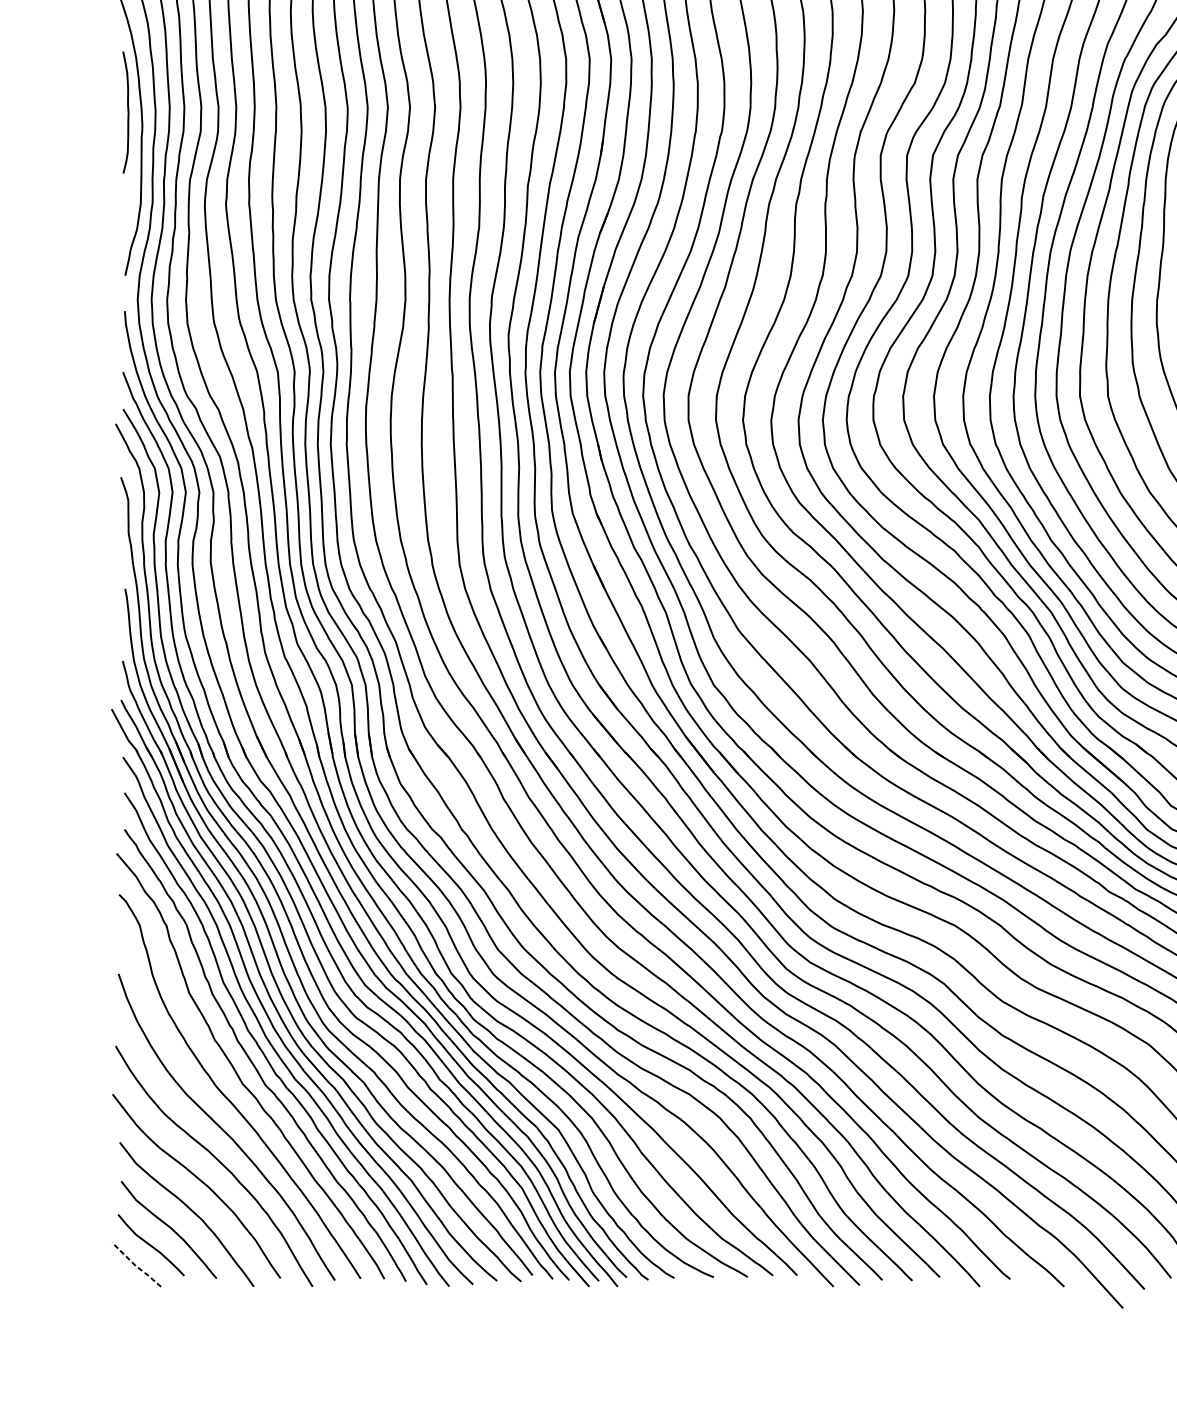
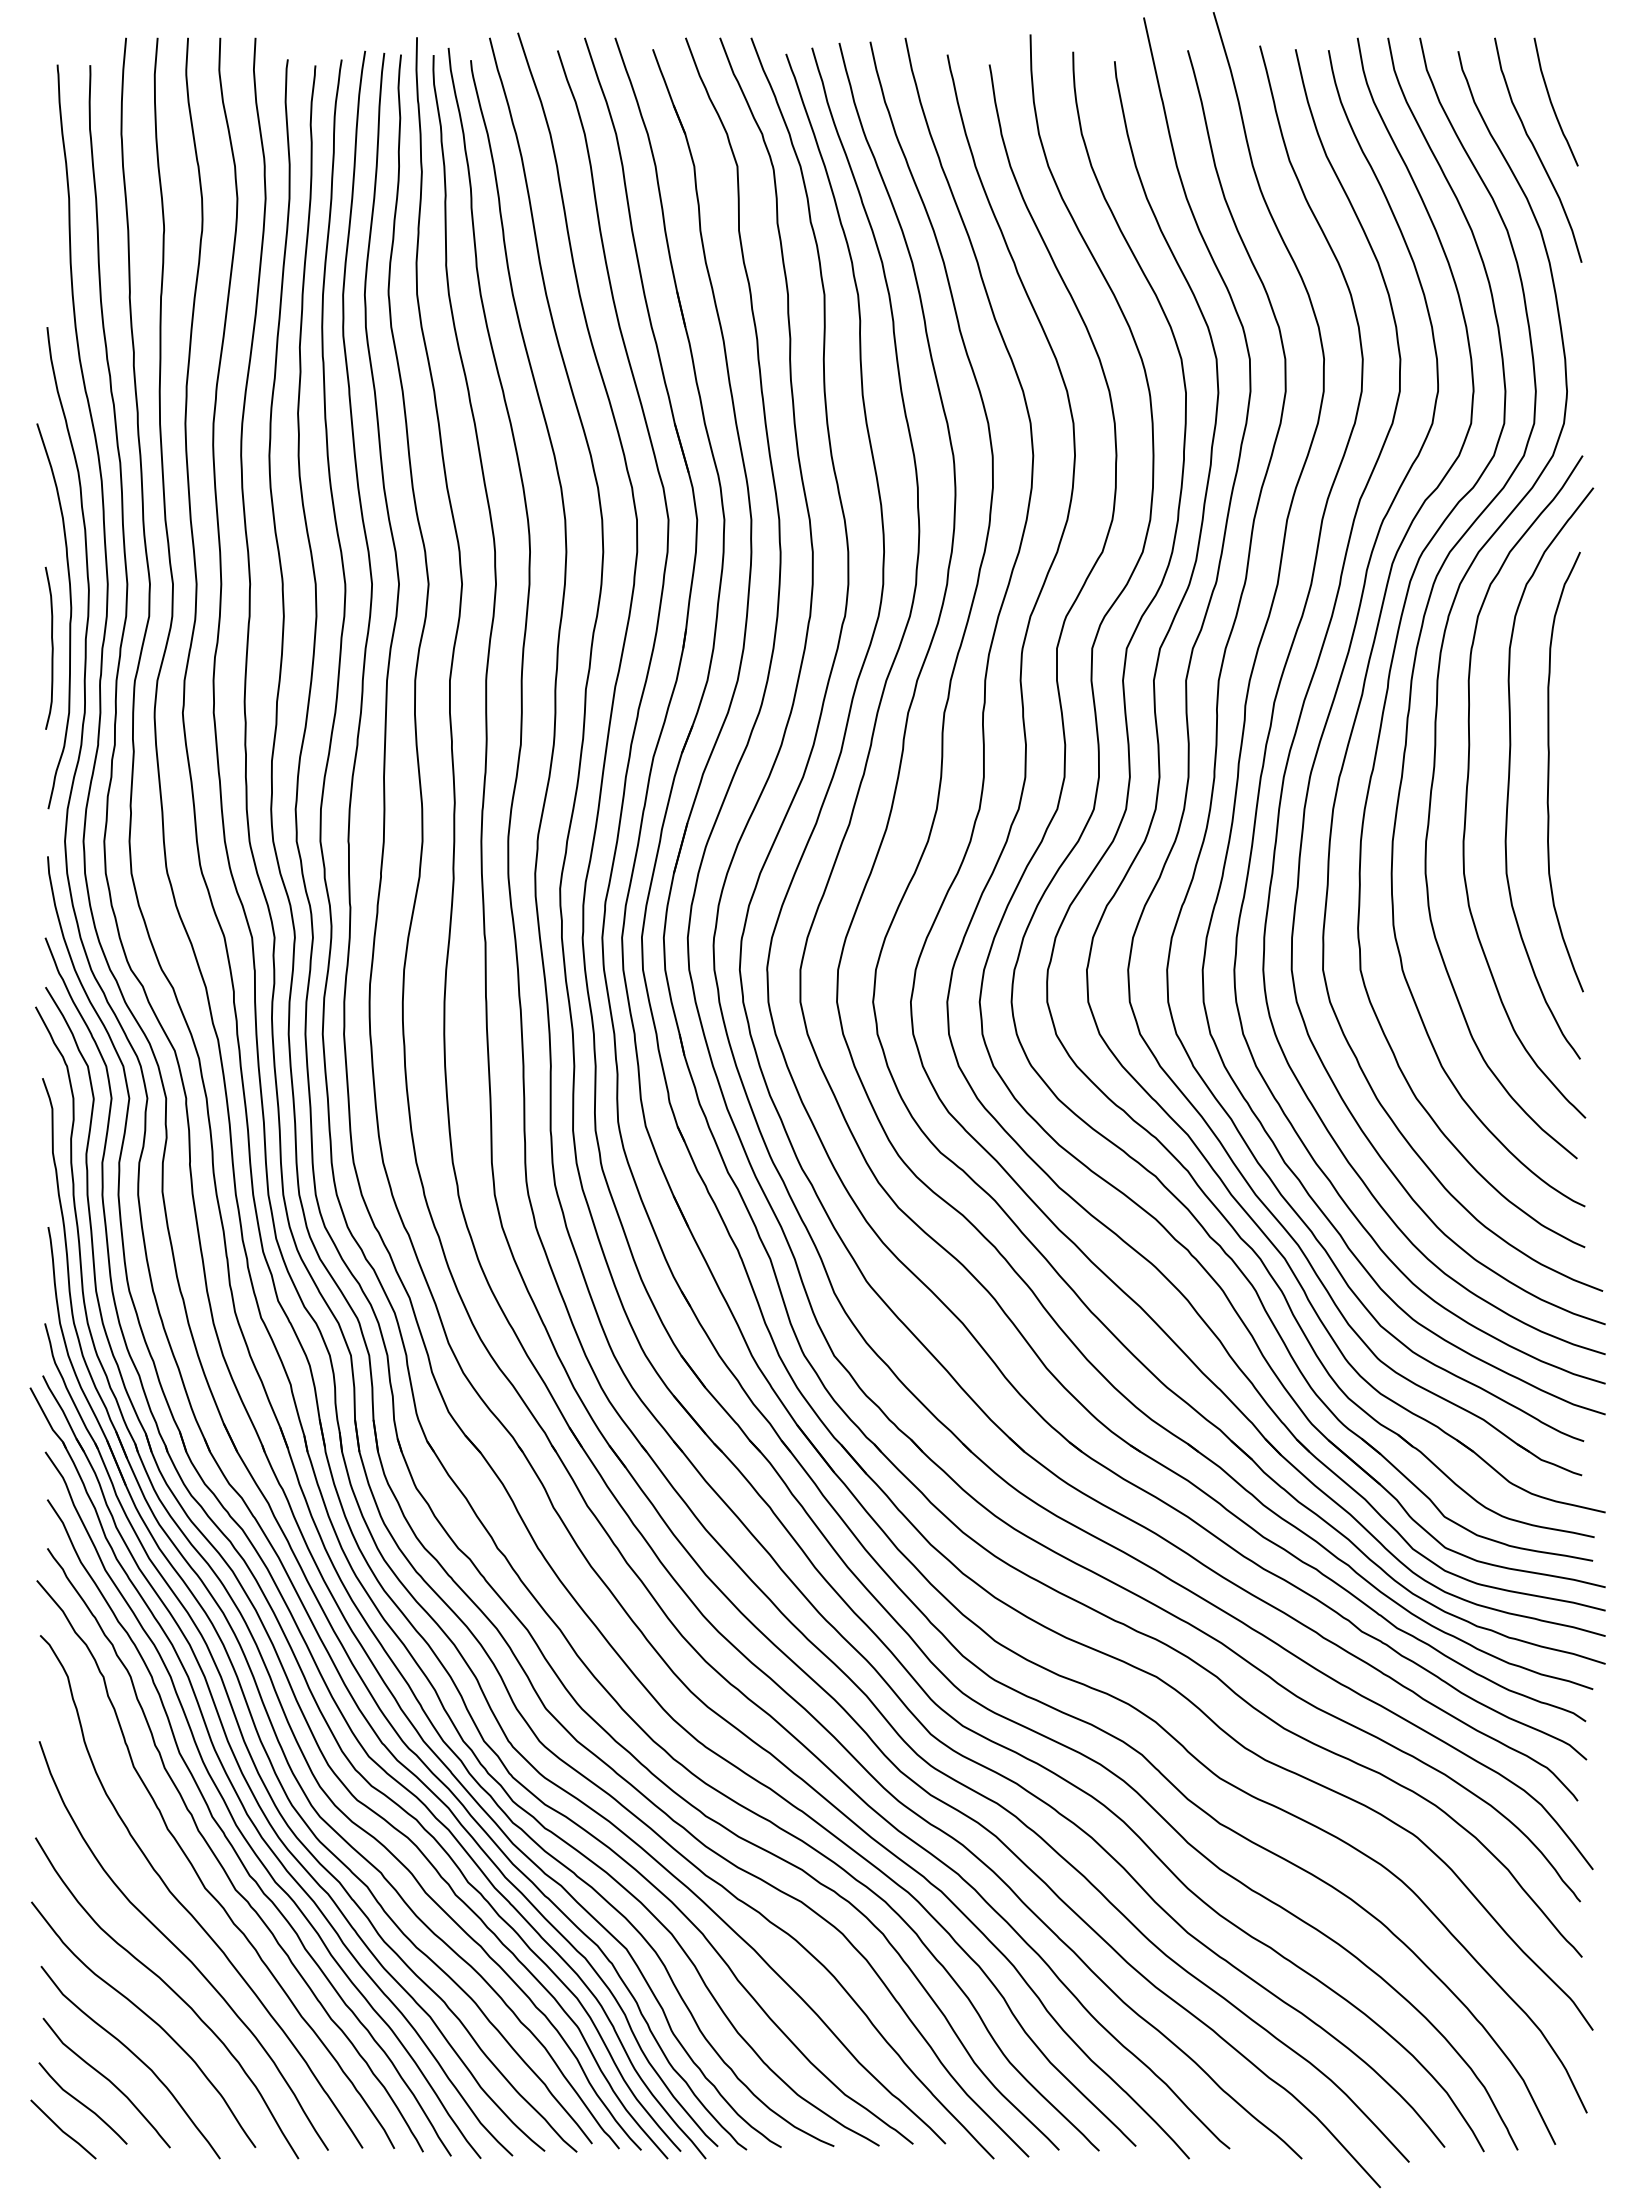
curve: (127, 112) -> (51, 647), moved
line: (135, 1266) -> (62, 2131), dashed -> solid

